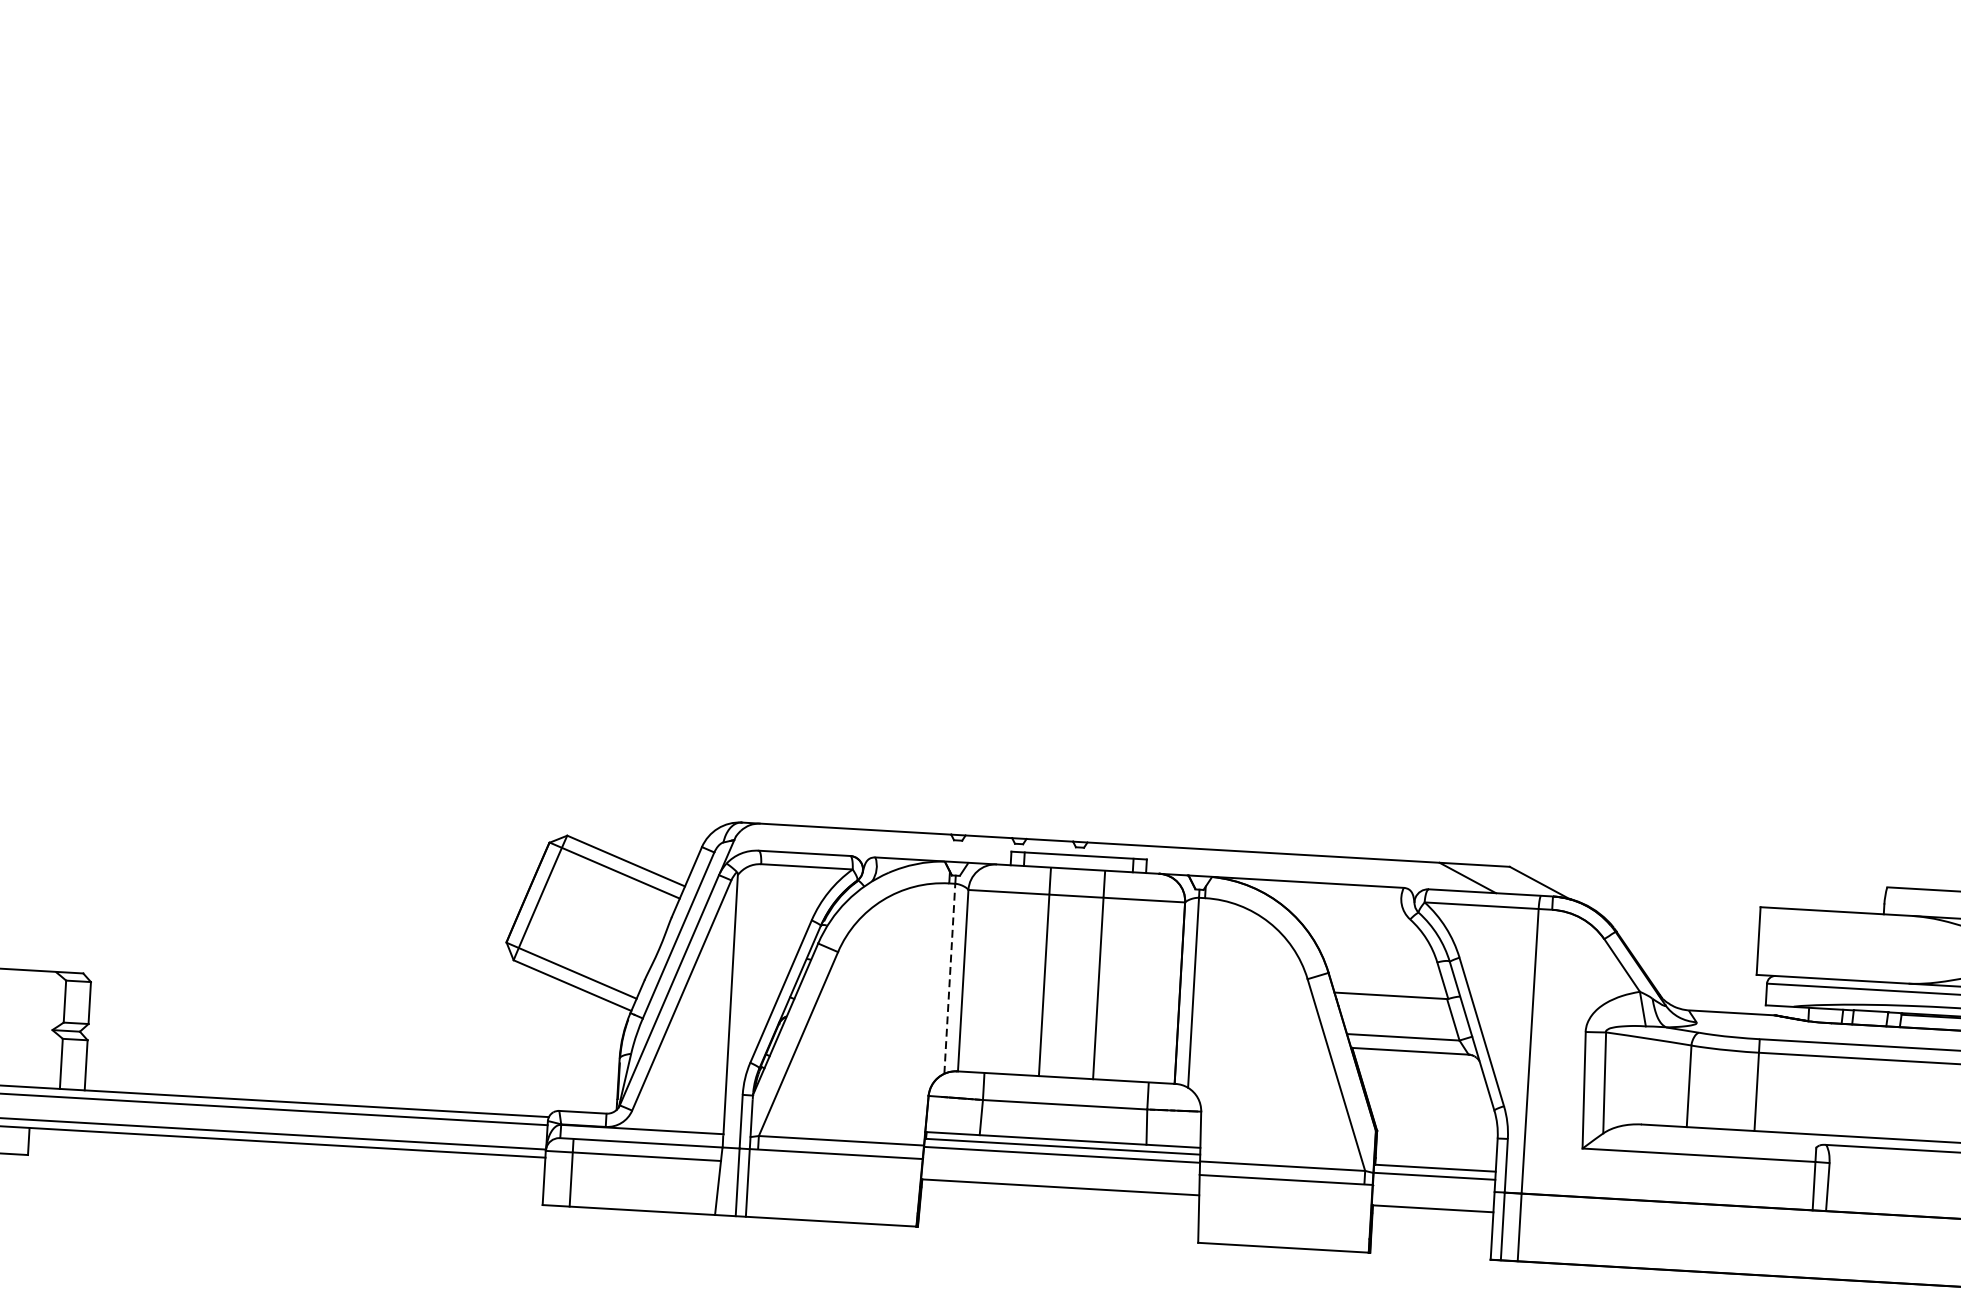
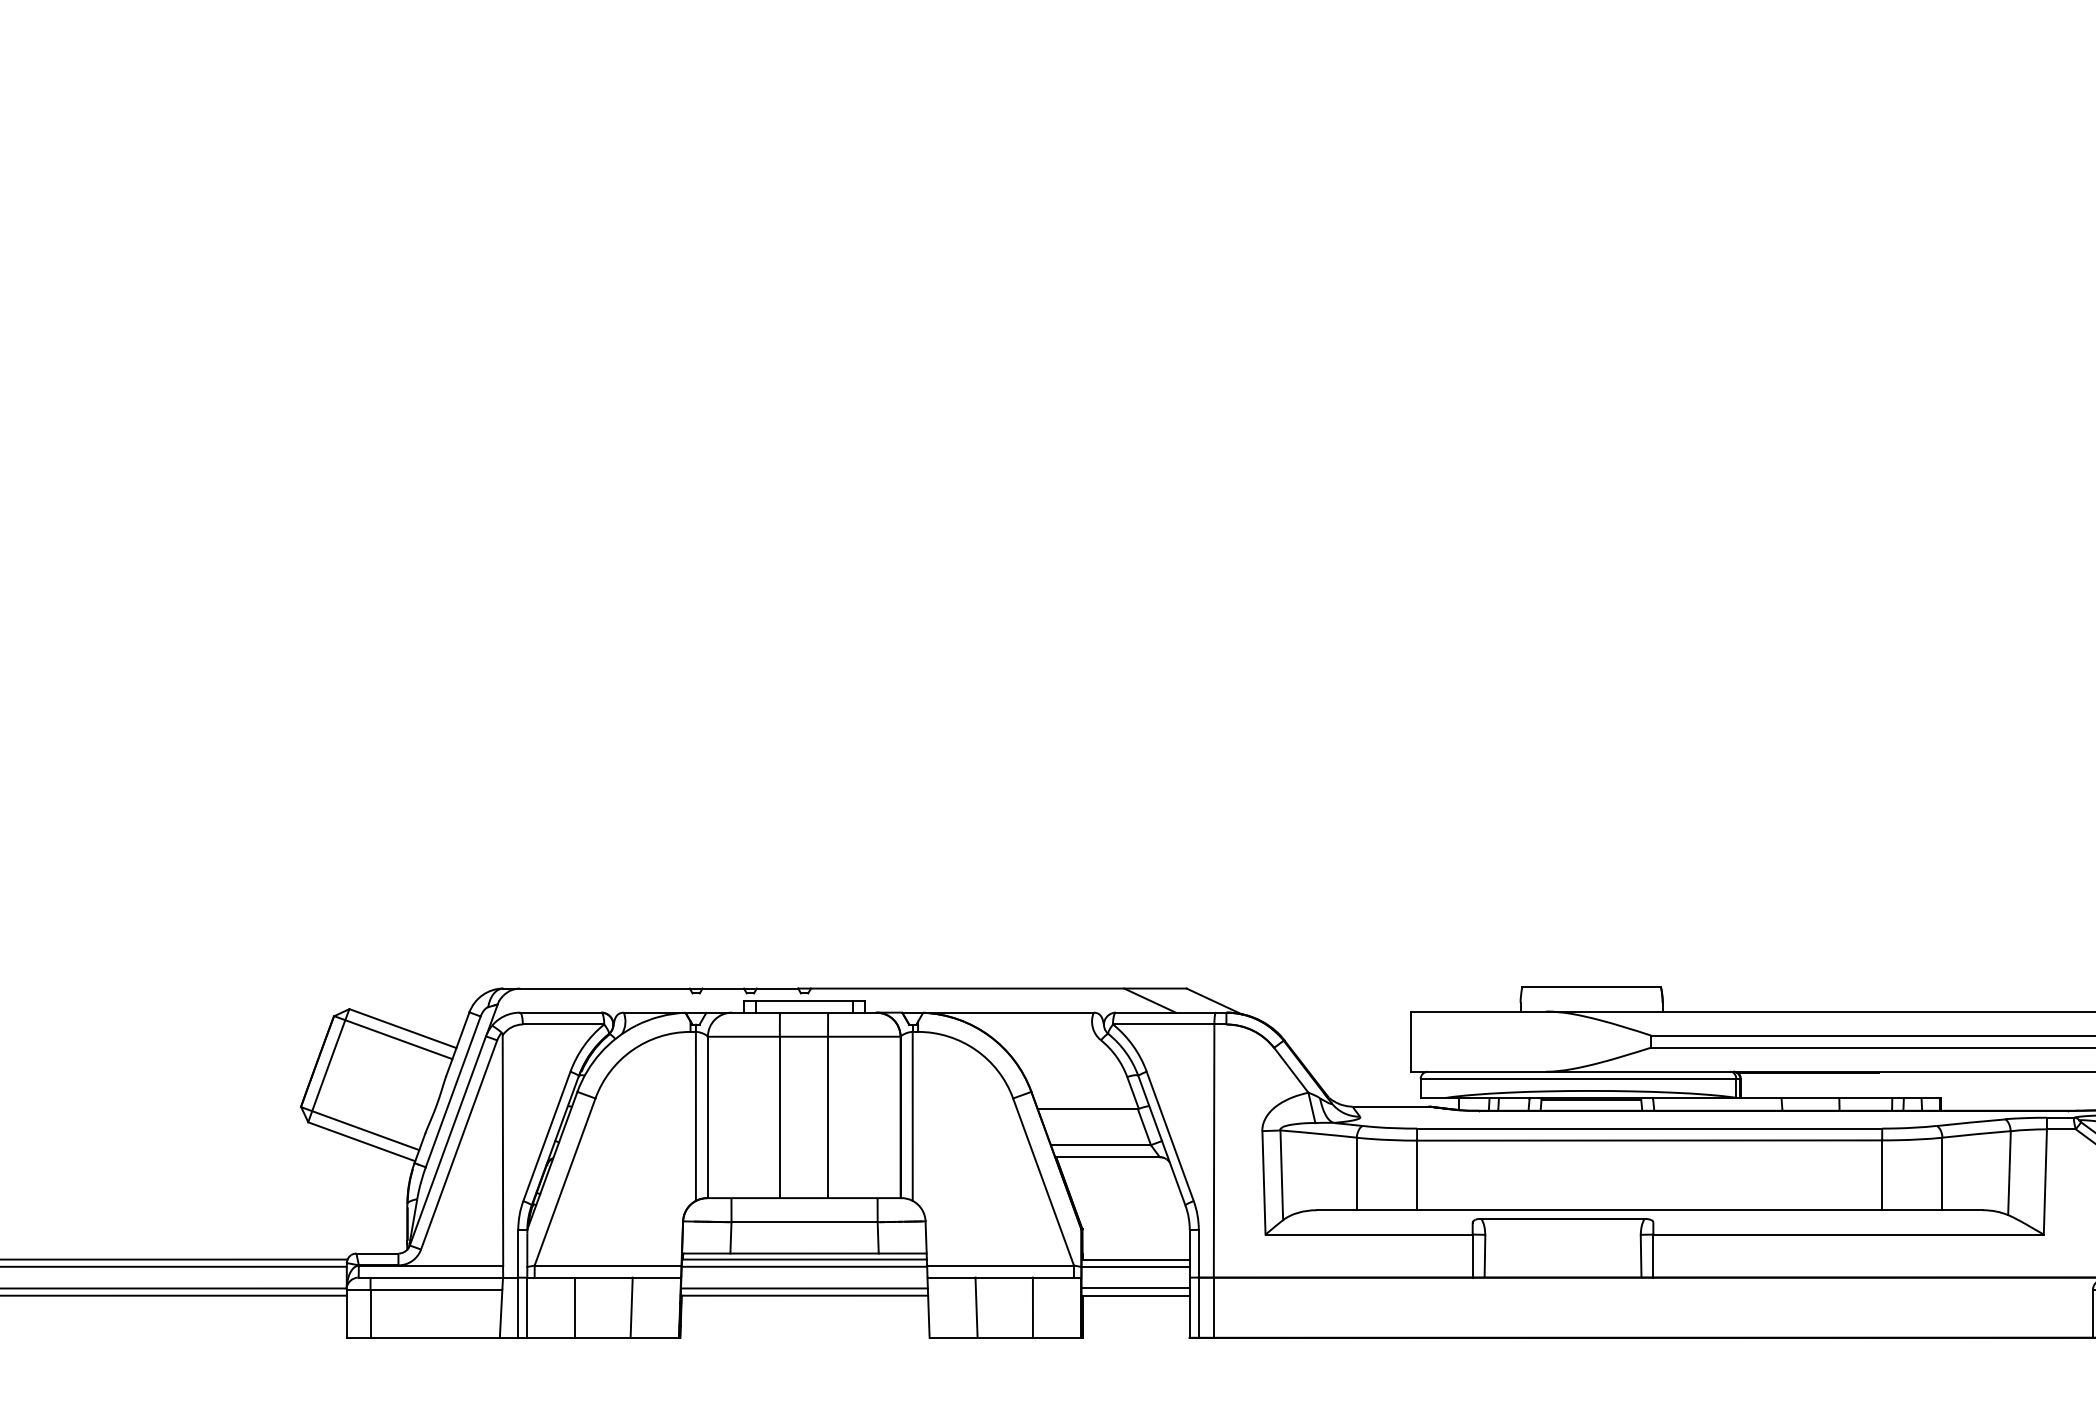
line: (949, 977) -> (695, 1115), dashed -> solid
line: (1059, 1179) -> (803, 1288), added
line: (802, 1185) -> (575, 1307), added
line: (865, 1189) -> (631, 1307), added
line: (1432, 1200) -> (1135, 1288), added
line: (1252, 1211) -> (976, 1307), added
line: (1315, 1215) -> (1032, 1307), added

